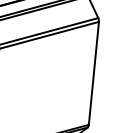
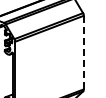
line: (93, 73) -> (83, 52), solid -> dashed

